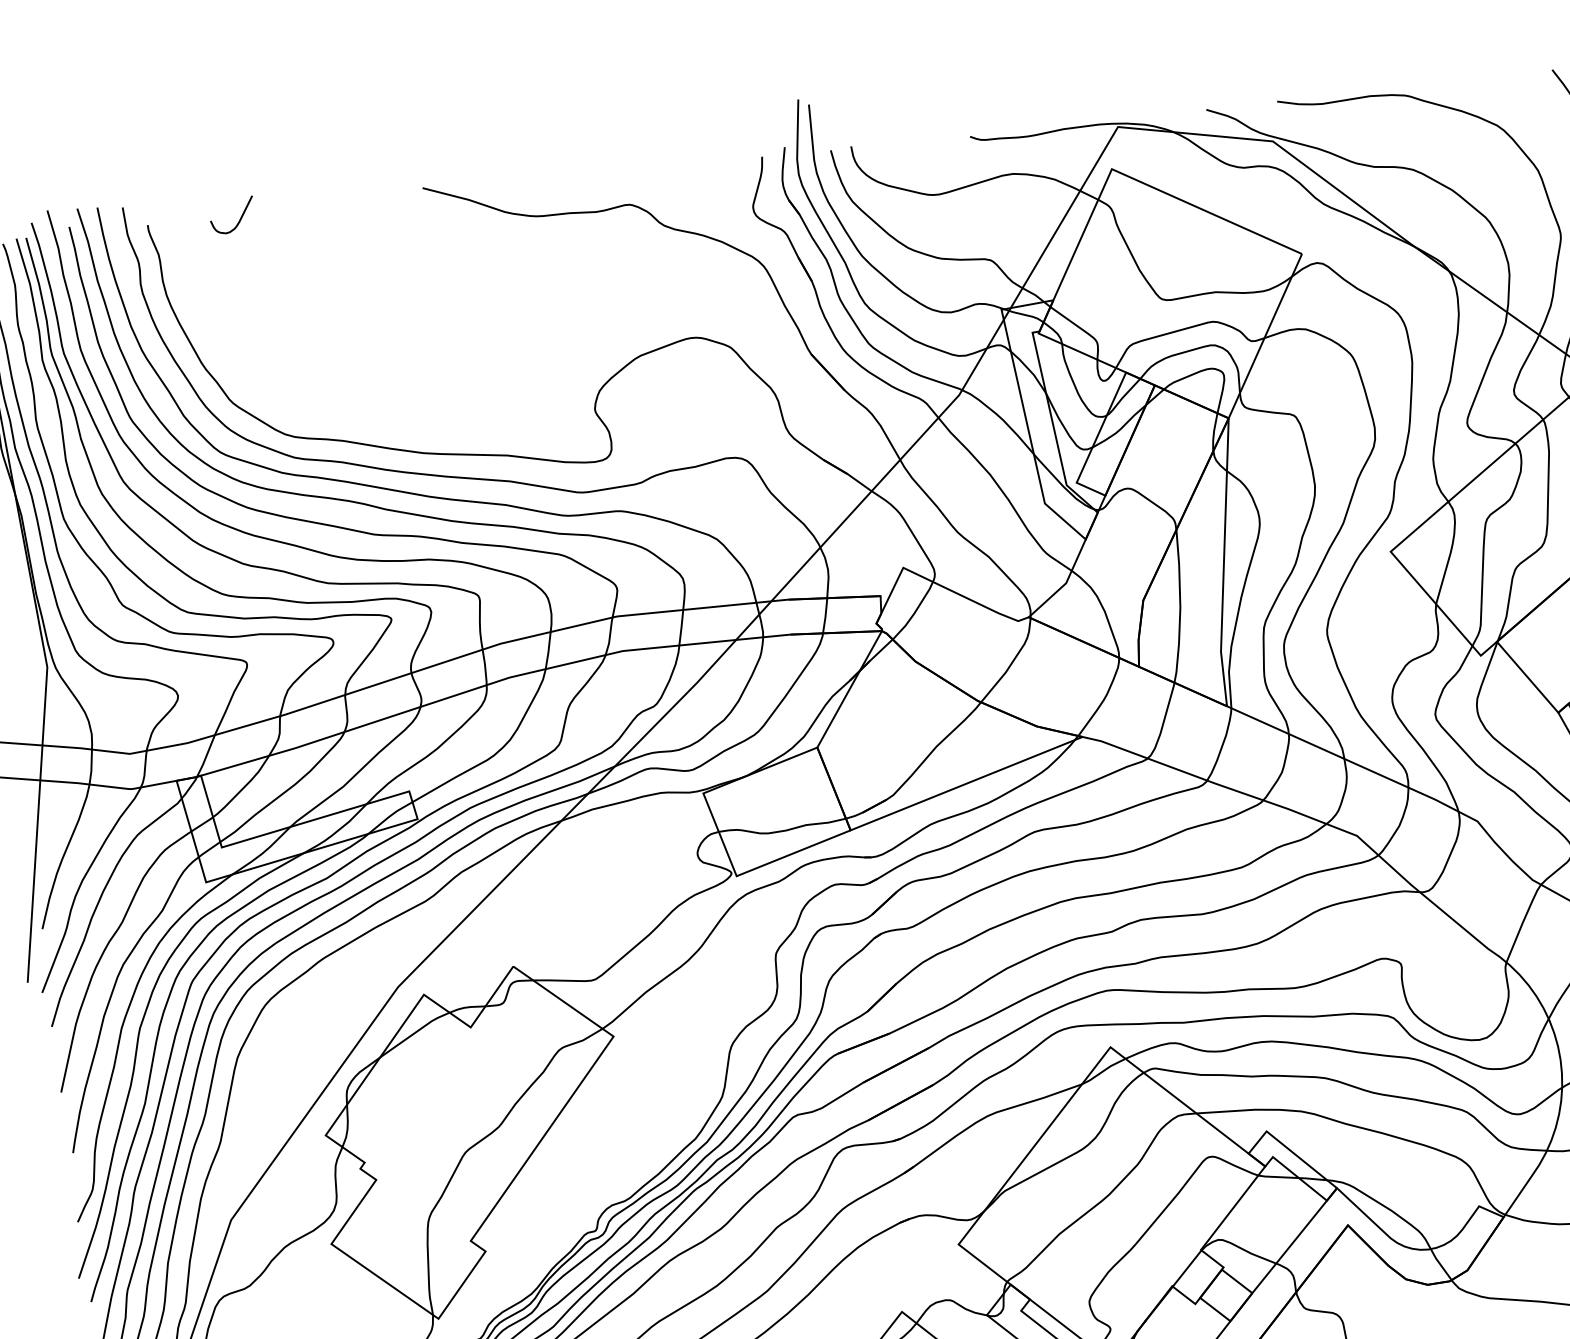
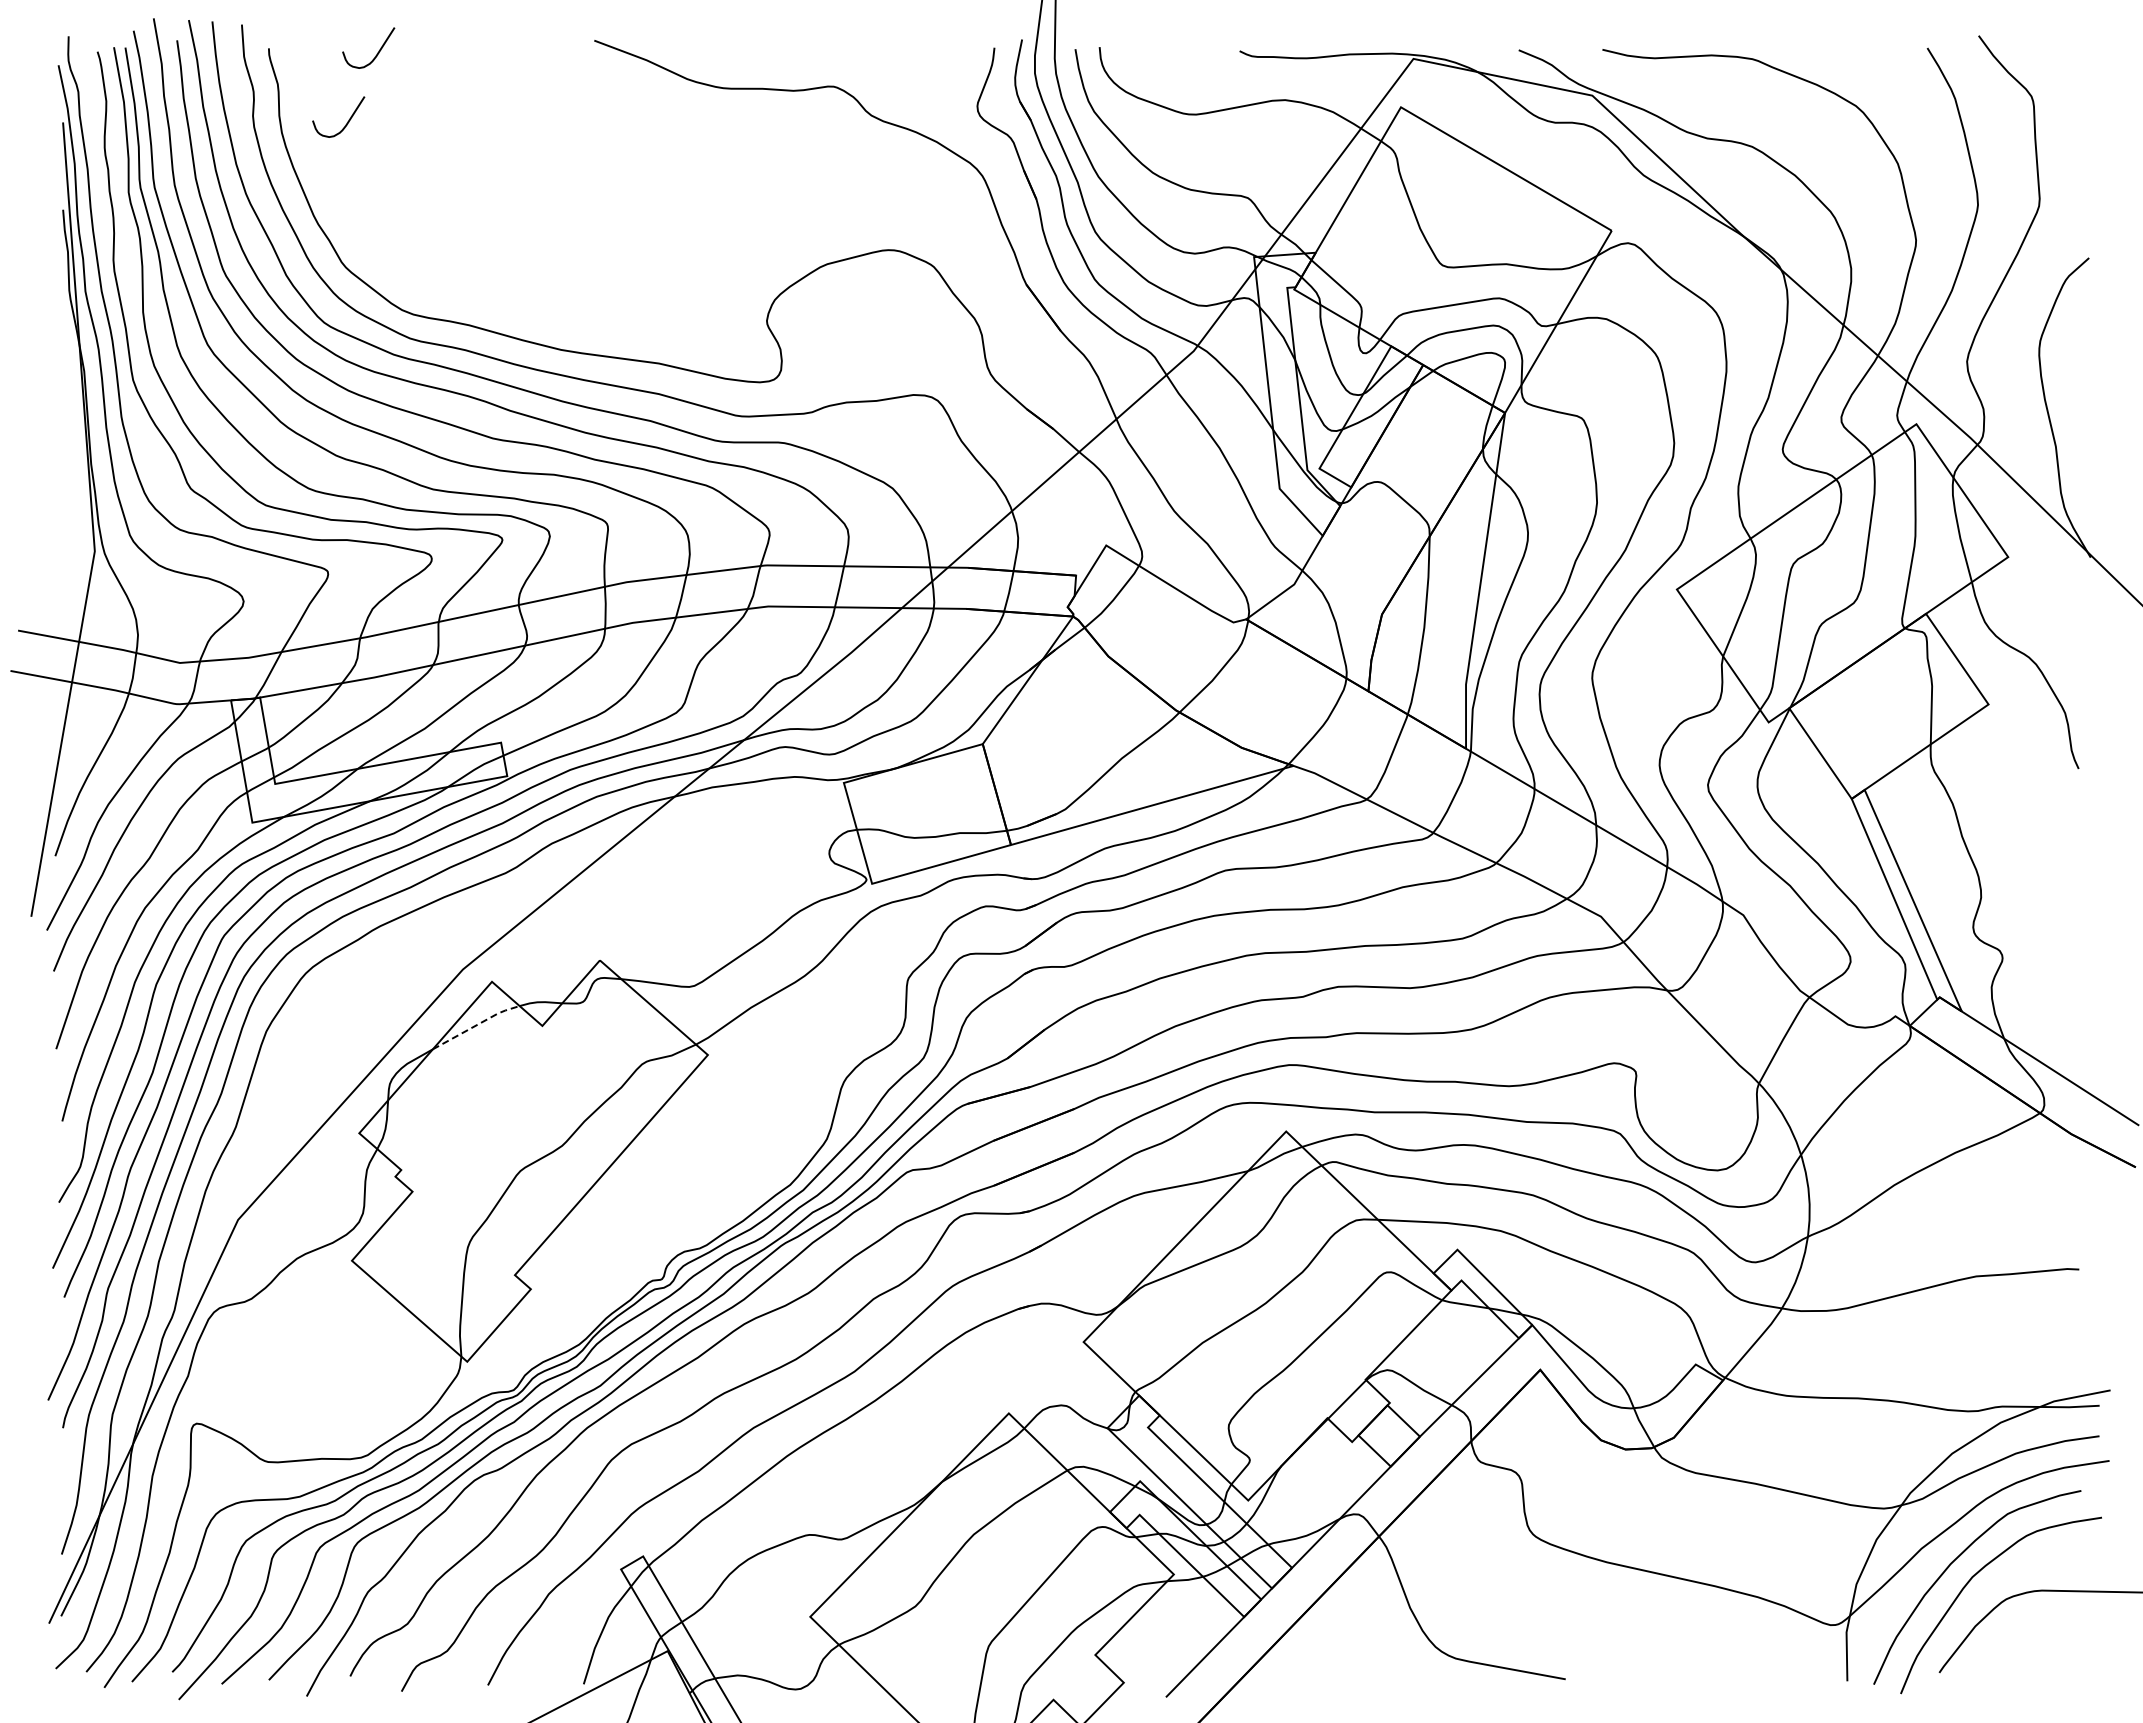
curve: (221, 279) -> (347, 121), added
line: (415, 1033) -> (477, 1025), solid -> dashed

